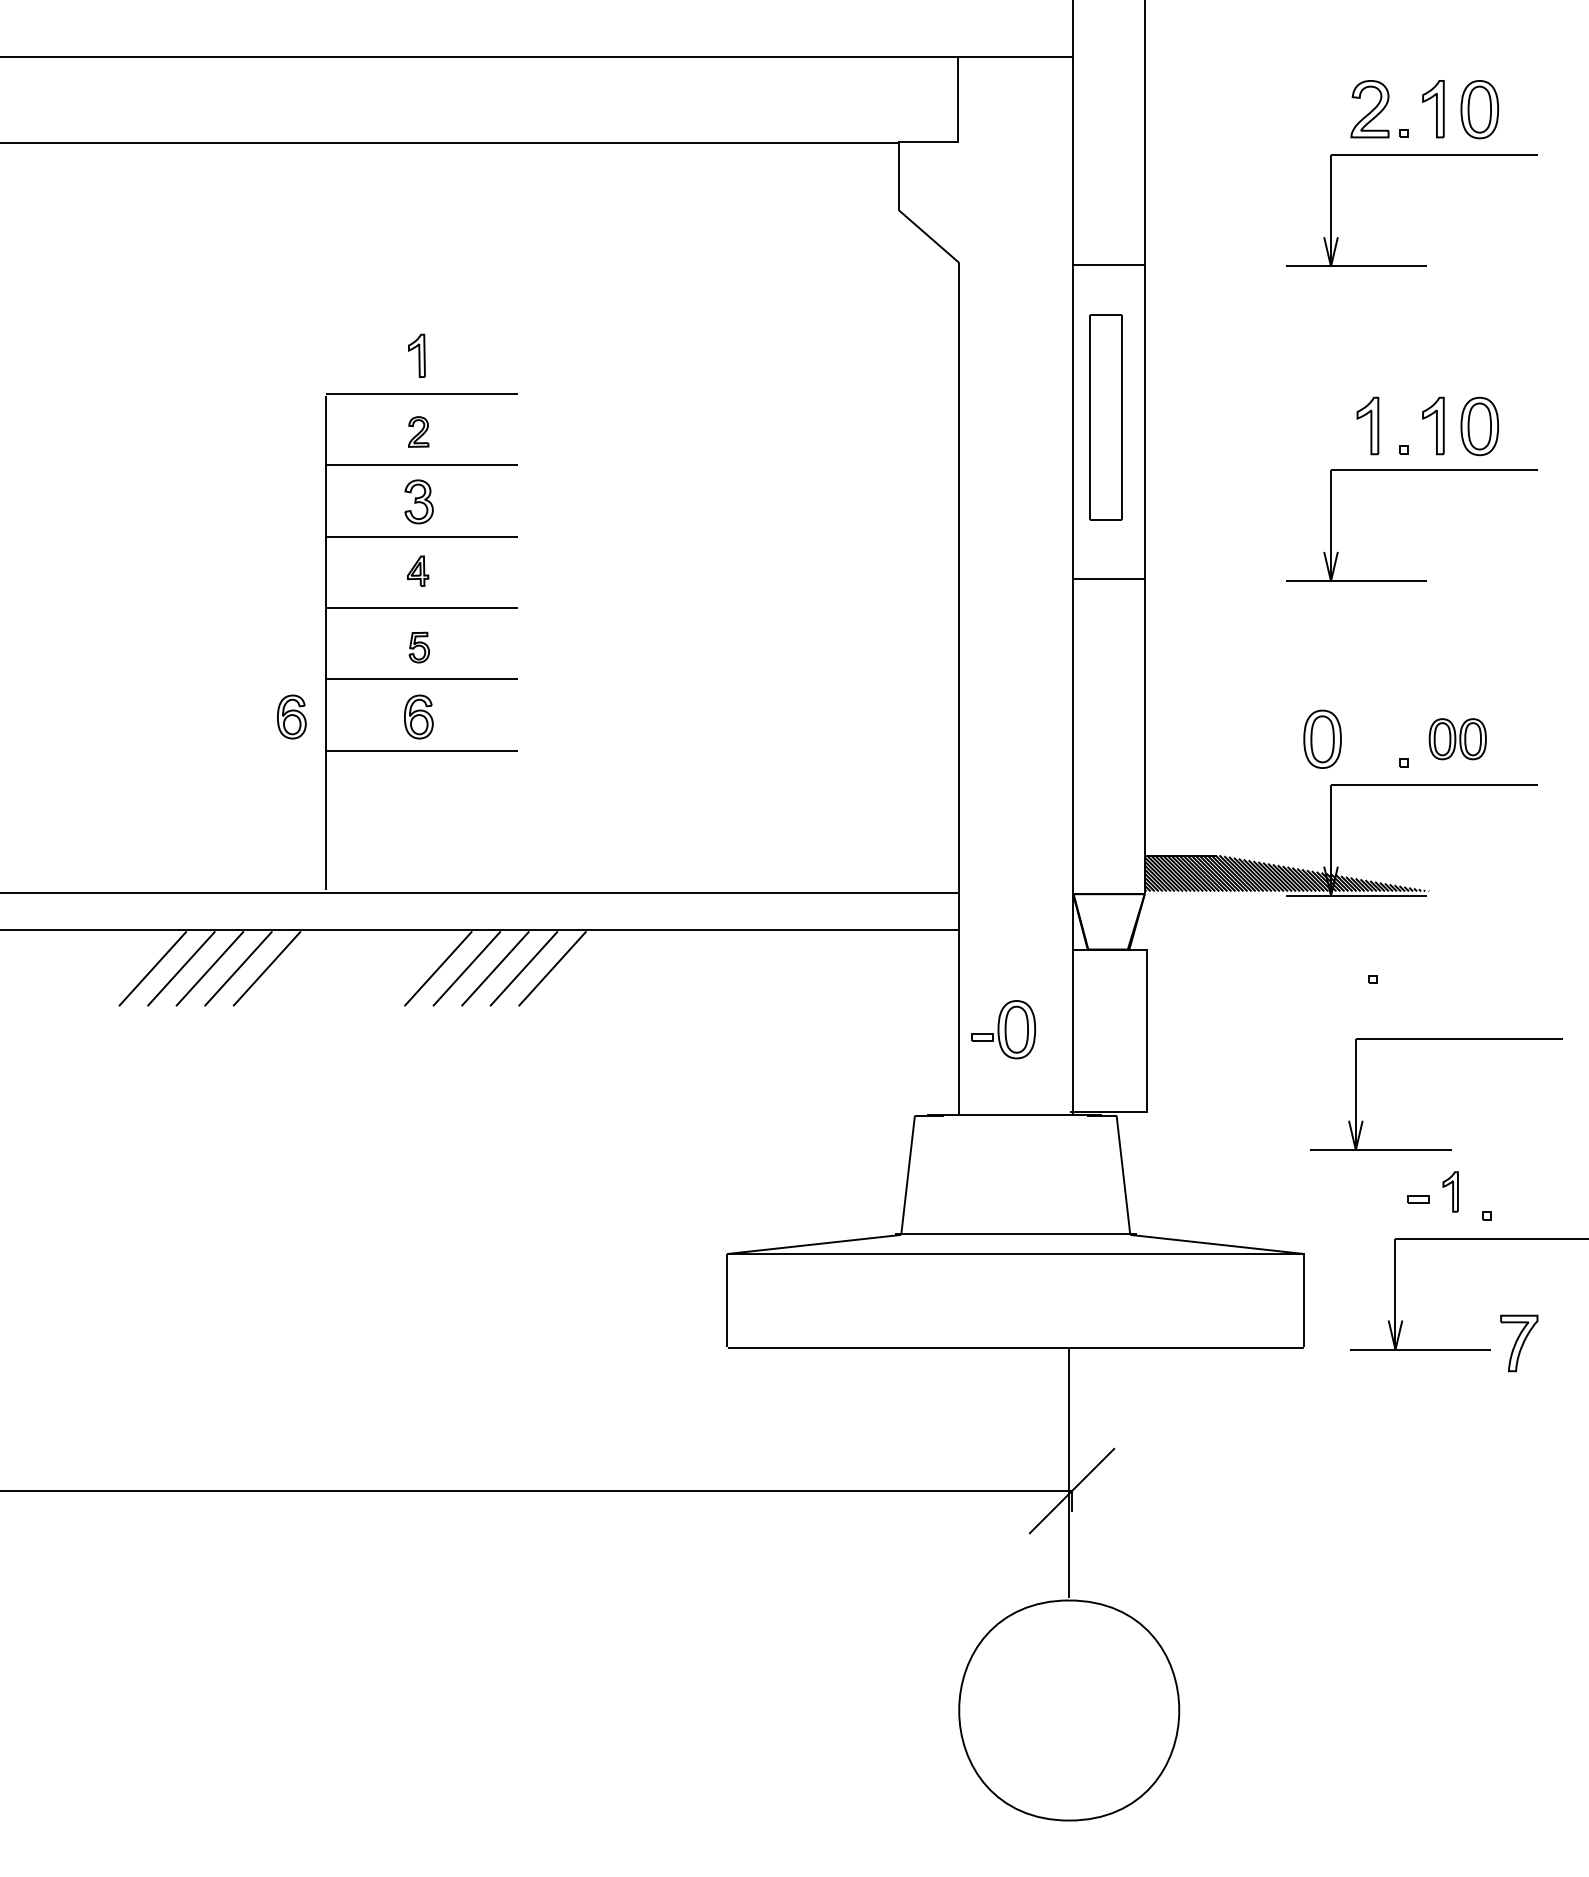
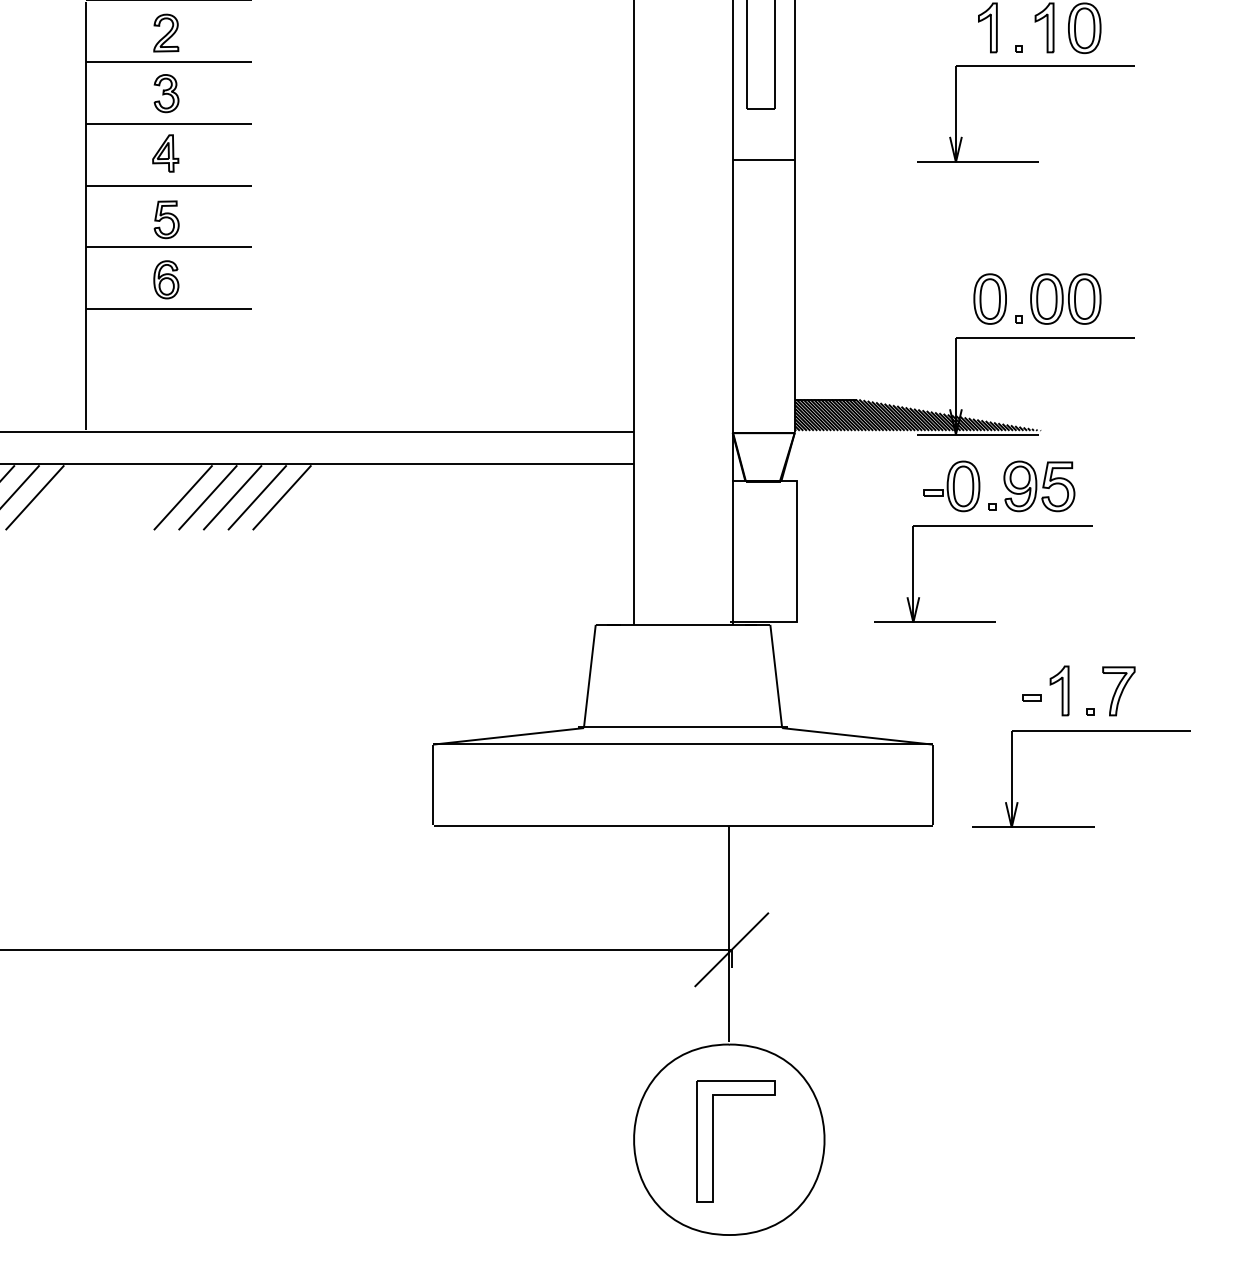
part: (418, 431) -> (166, 32), size x1.43
part: (417, 571) -> (165, 153), size x1.43
part: (419, 647) -> (166, 219), size x1.43
part: (291, 716) -> (56, 279), removed
part: (1322, 738) -> (990, 298), moved
part: (1457, 738) -> (1065, 298), size x1.43
part: (1427, 955) -> (1039, 486), added
part: (1003, 1029) -> (952, 486), moved
part: (1436, 1039) -> (983, 526), moved
part: (1450, 1191) -> (1059, 690), size x1.43
part: (1519, 1343) -> (1119, 691), moved
part: (1050, 1712) -> (713, 1141), added

